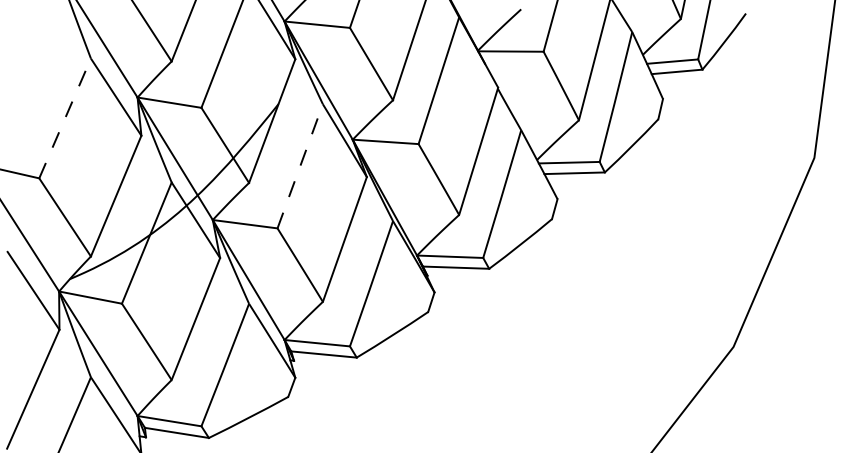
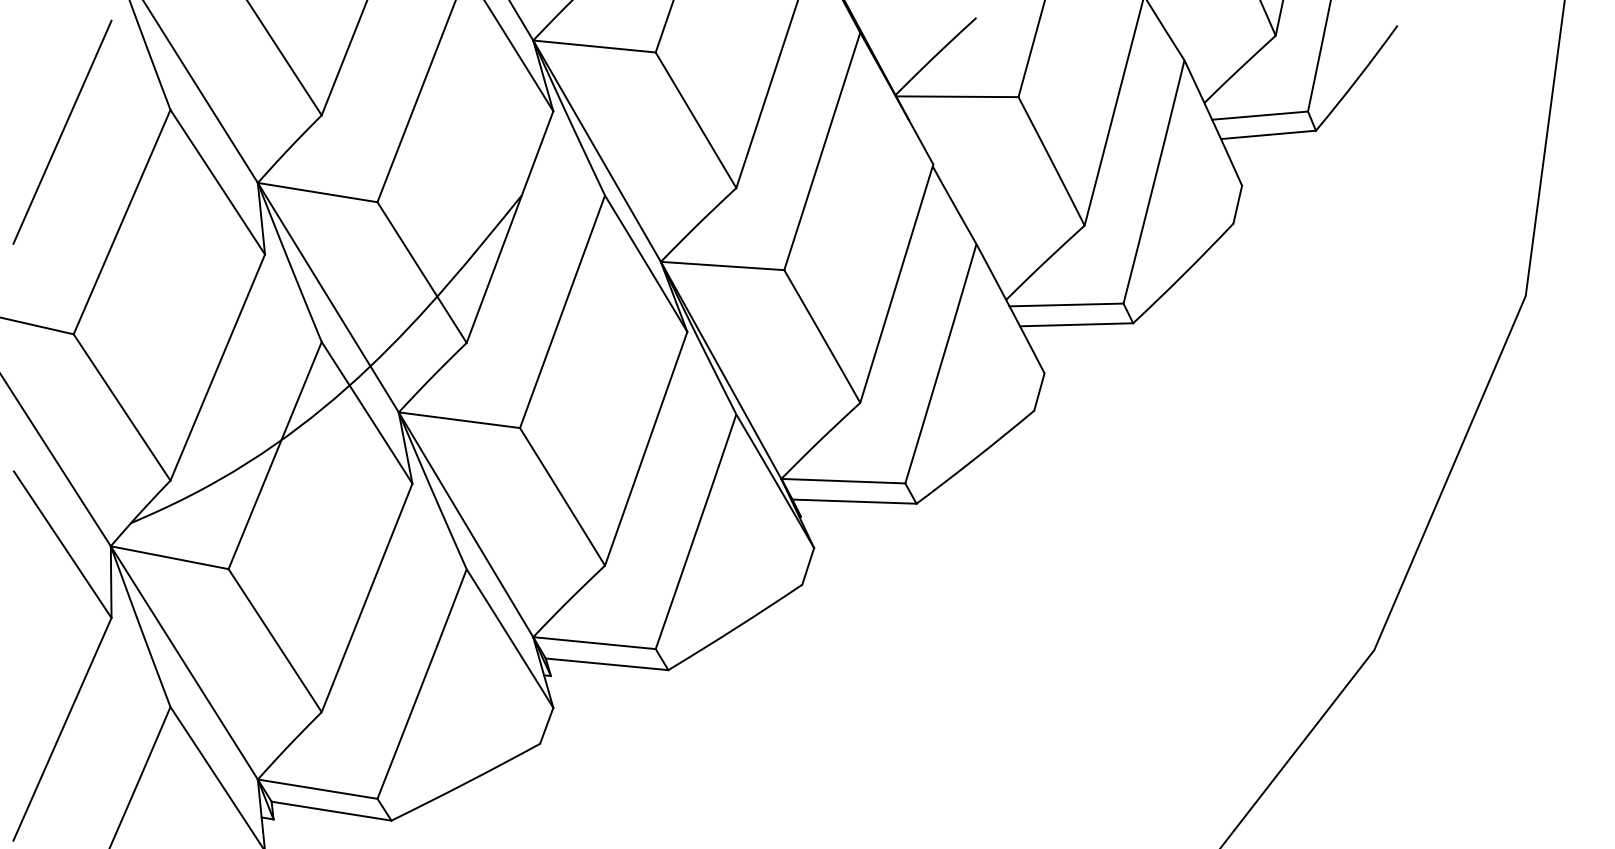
line: (33, 70) -> (62, 132), added
line: (65, 118) -> (122, 222), dashed -> solid
line: (300, 165) -> (563, 310), dashed -> solid

